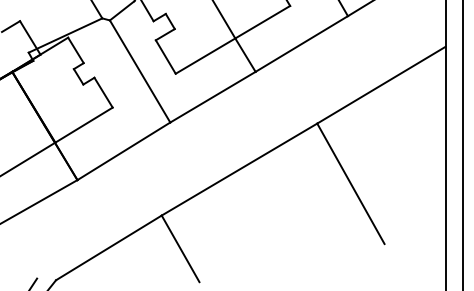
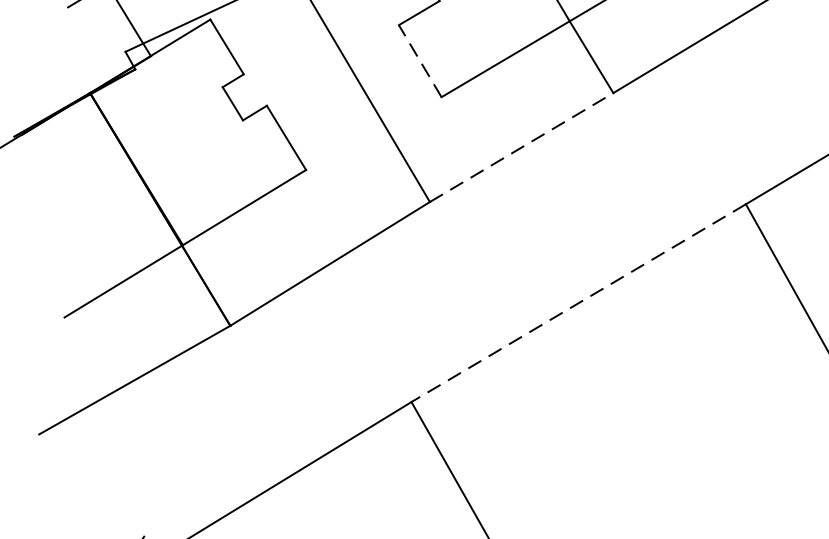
line: (165, 56) -> (419, 60), solid -> dashed
line: (212, 97) -> (520, 148), solid -> dashed
line: (239, 169) -> (578, 302), solid -> dashed

